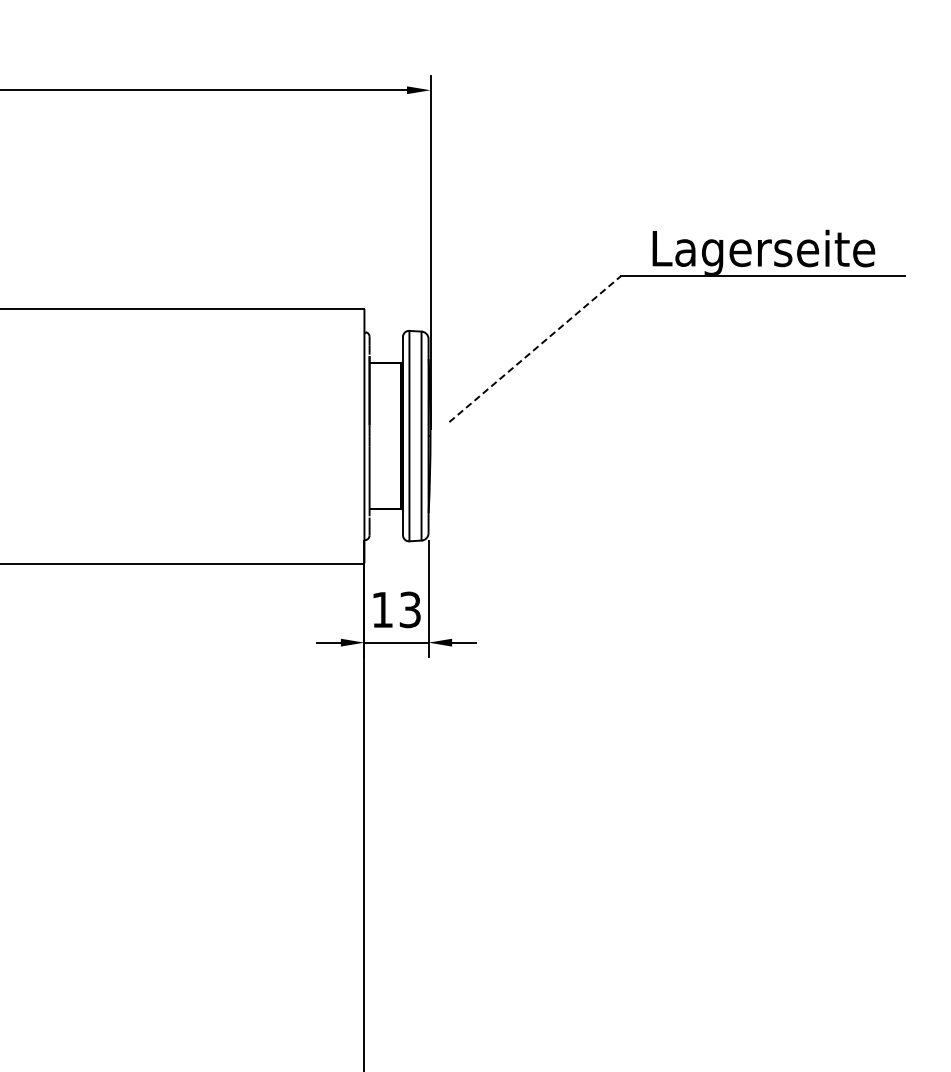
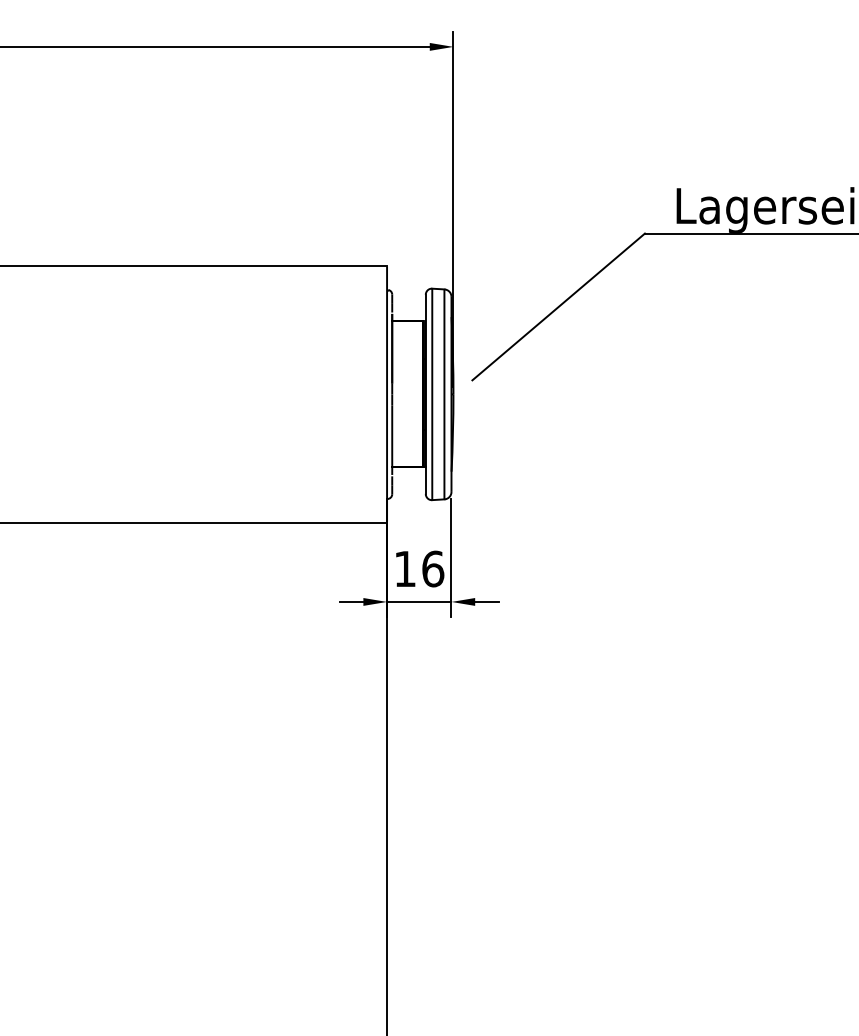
line: (535, 349) -> (558, 307), dashed -> solid
text: (410, 609) -> (433, 568), 13 -> 16

